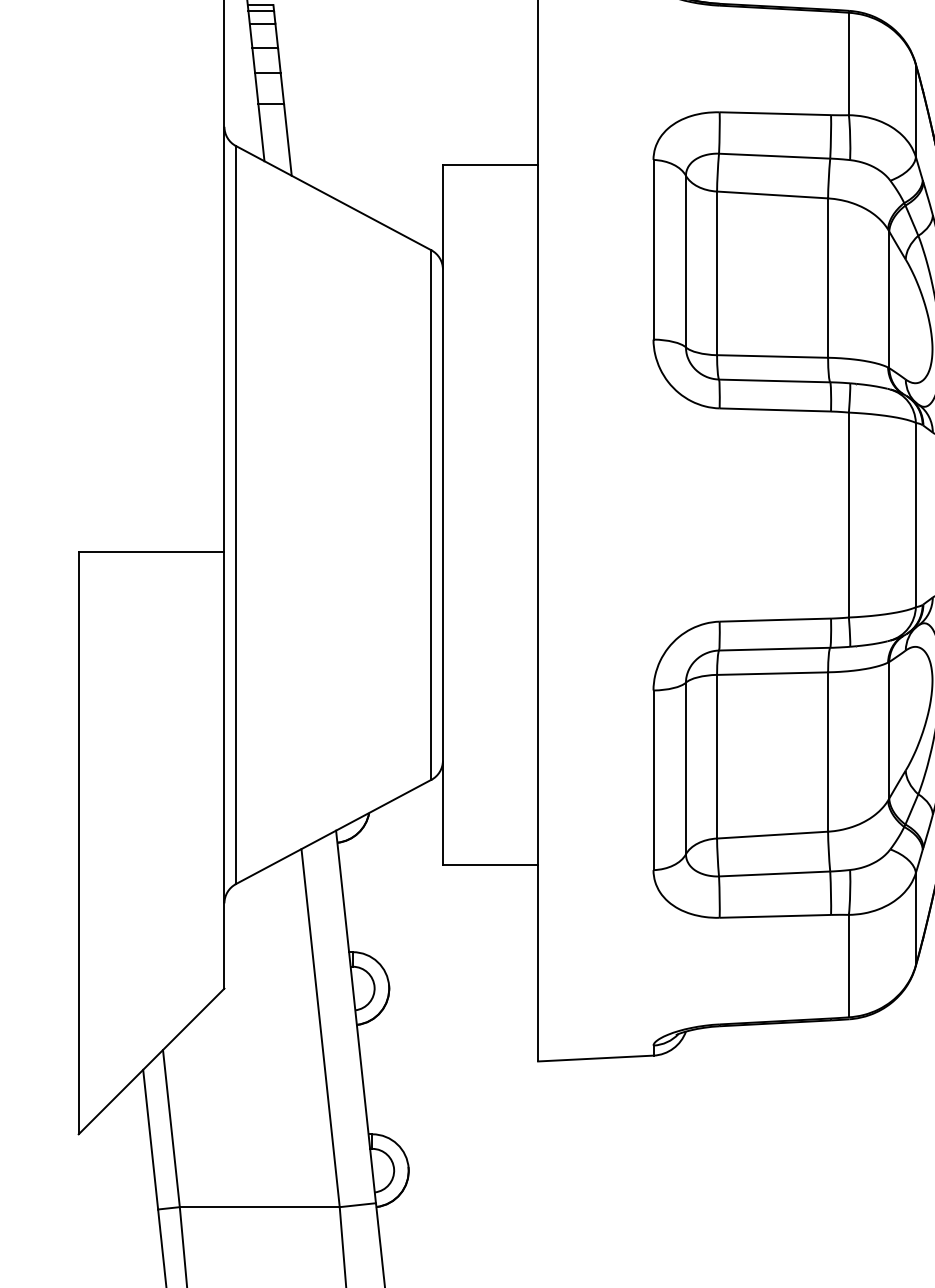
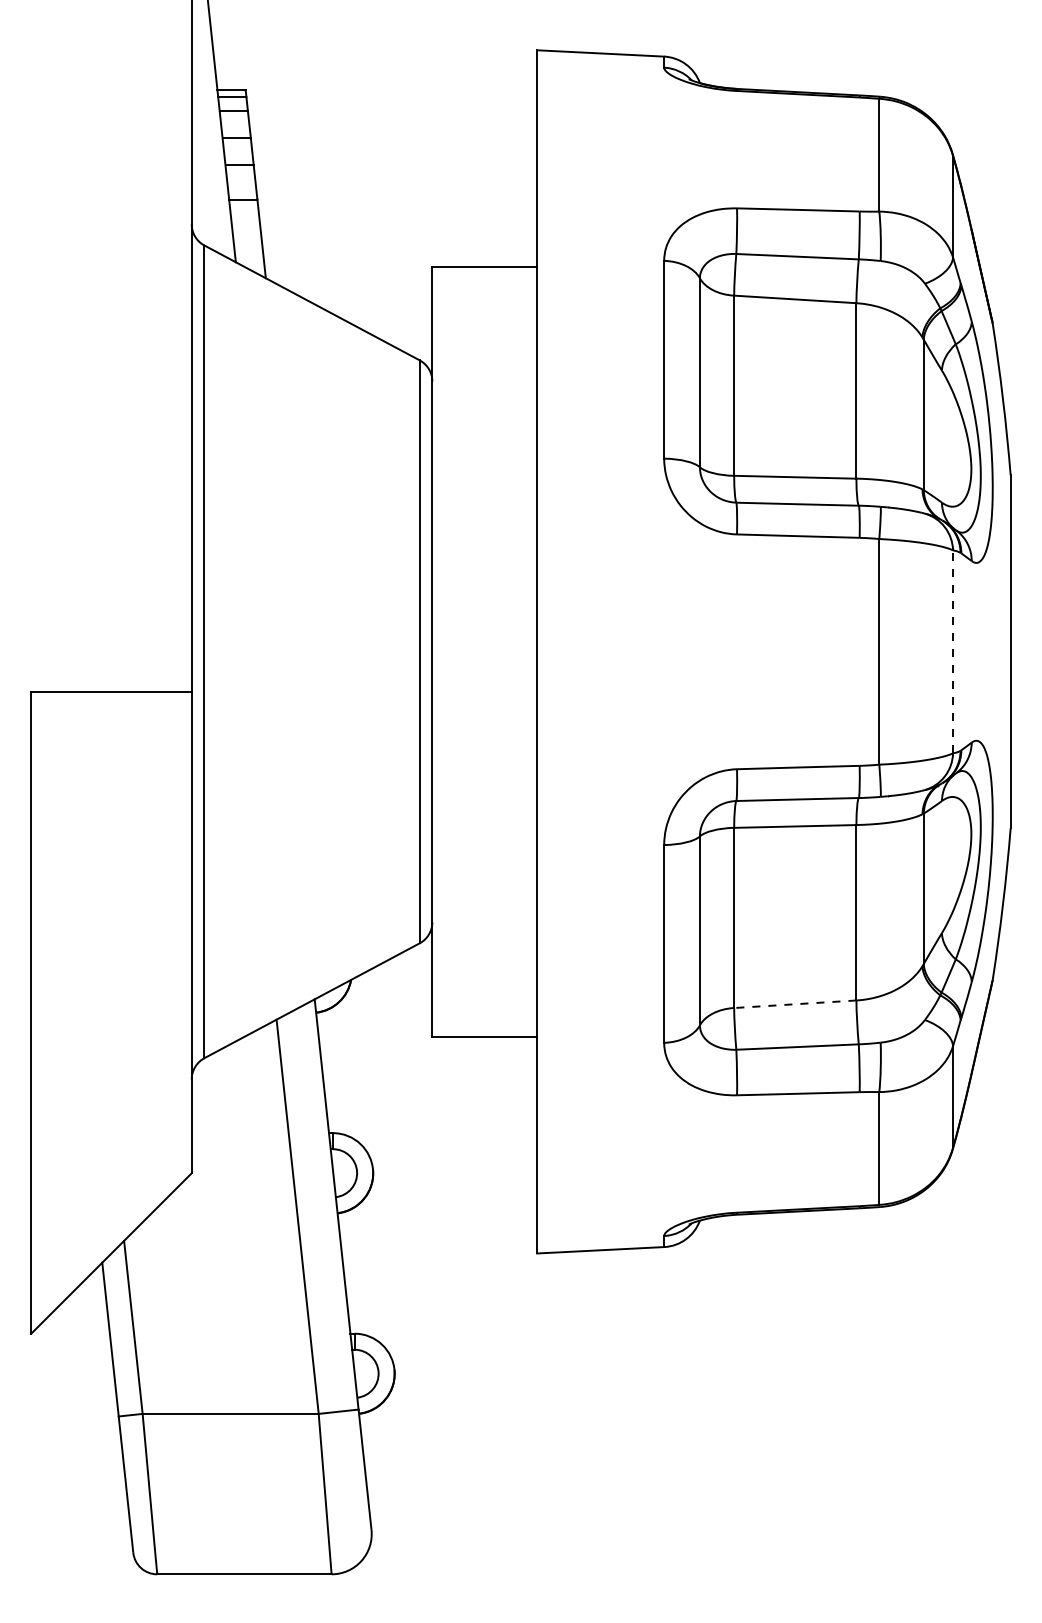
line: (916, 514) -> (953, 651), solid -> dashed
line: (771, 835) -> (794, 1004), solid -> dashed

